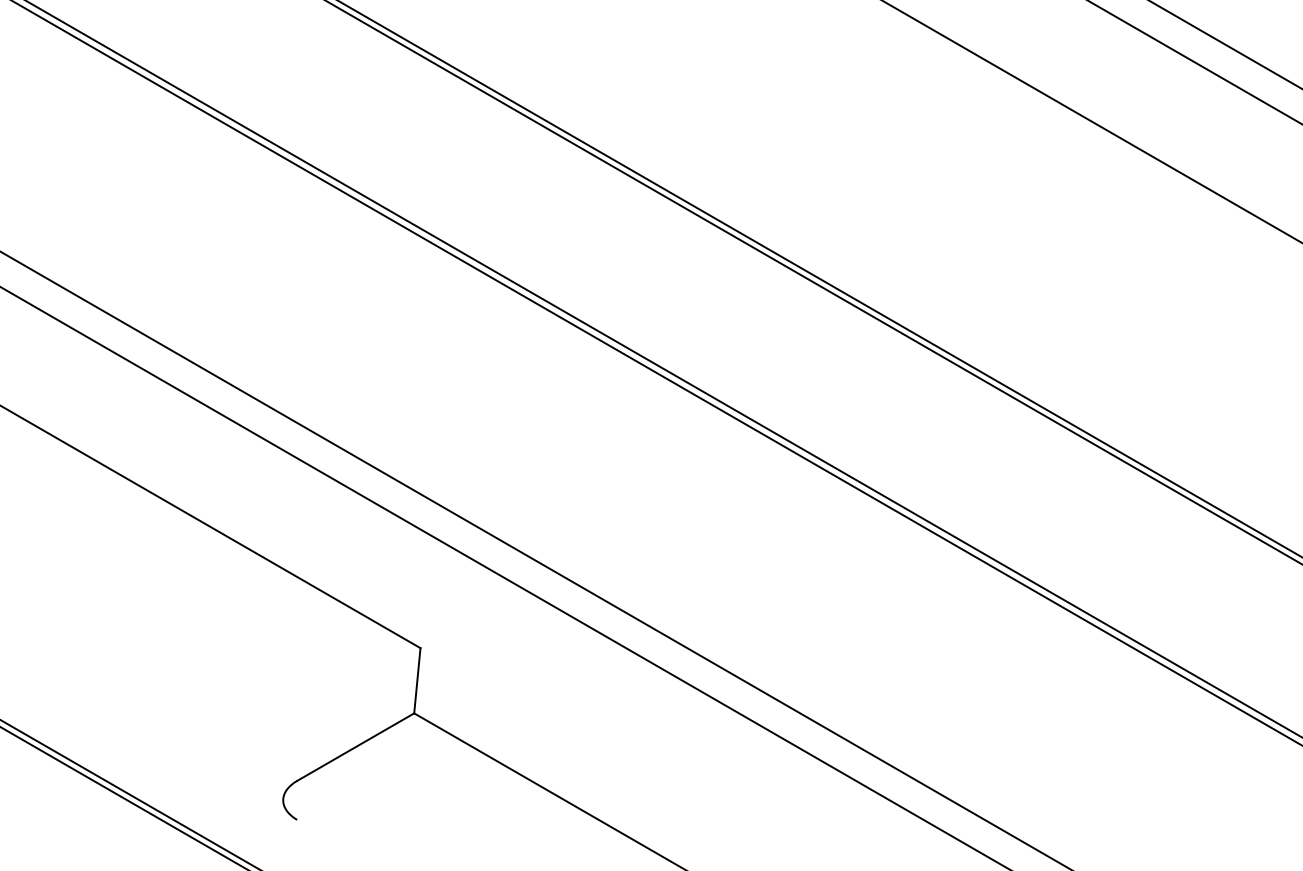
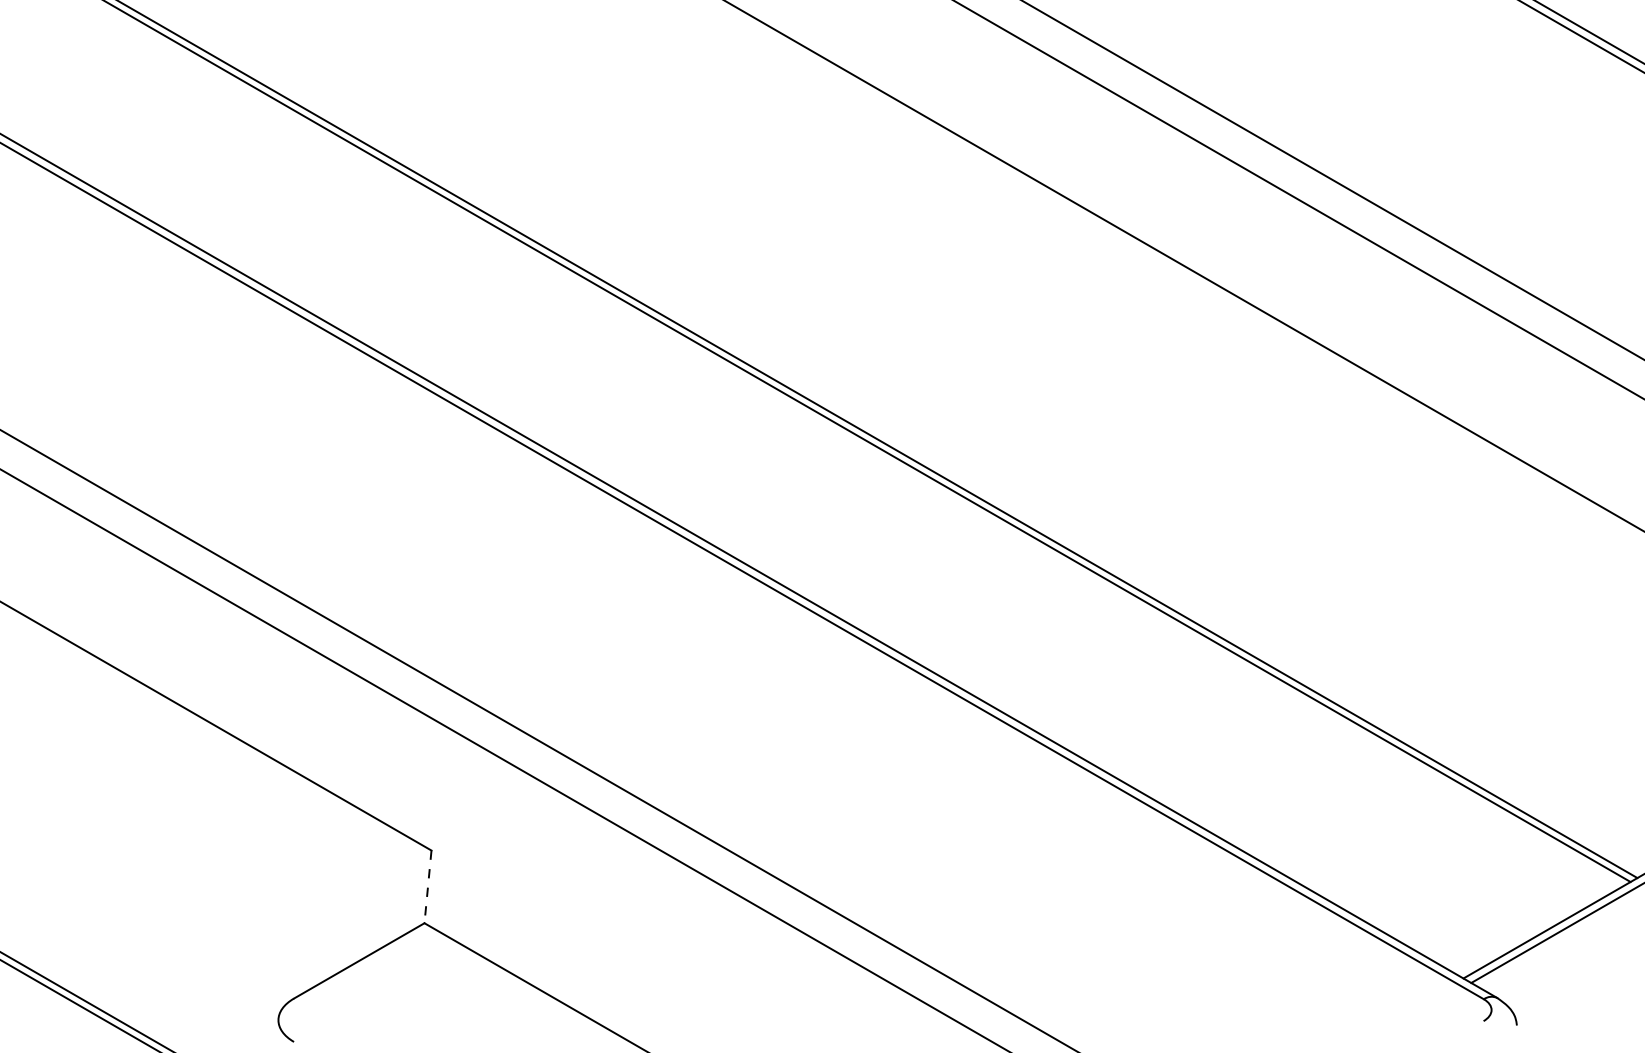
line: (417, 680) -> (428, 886), solid -> dashed

